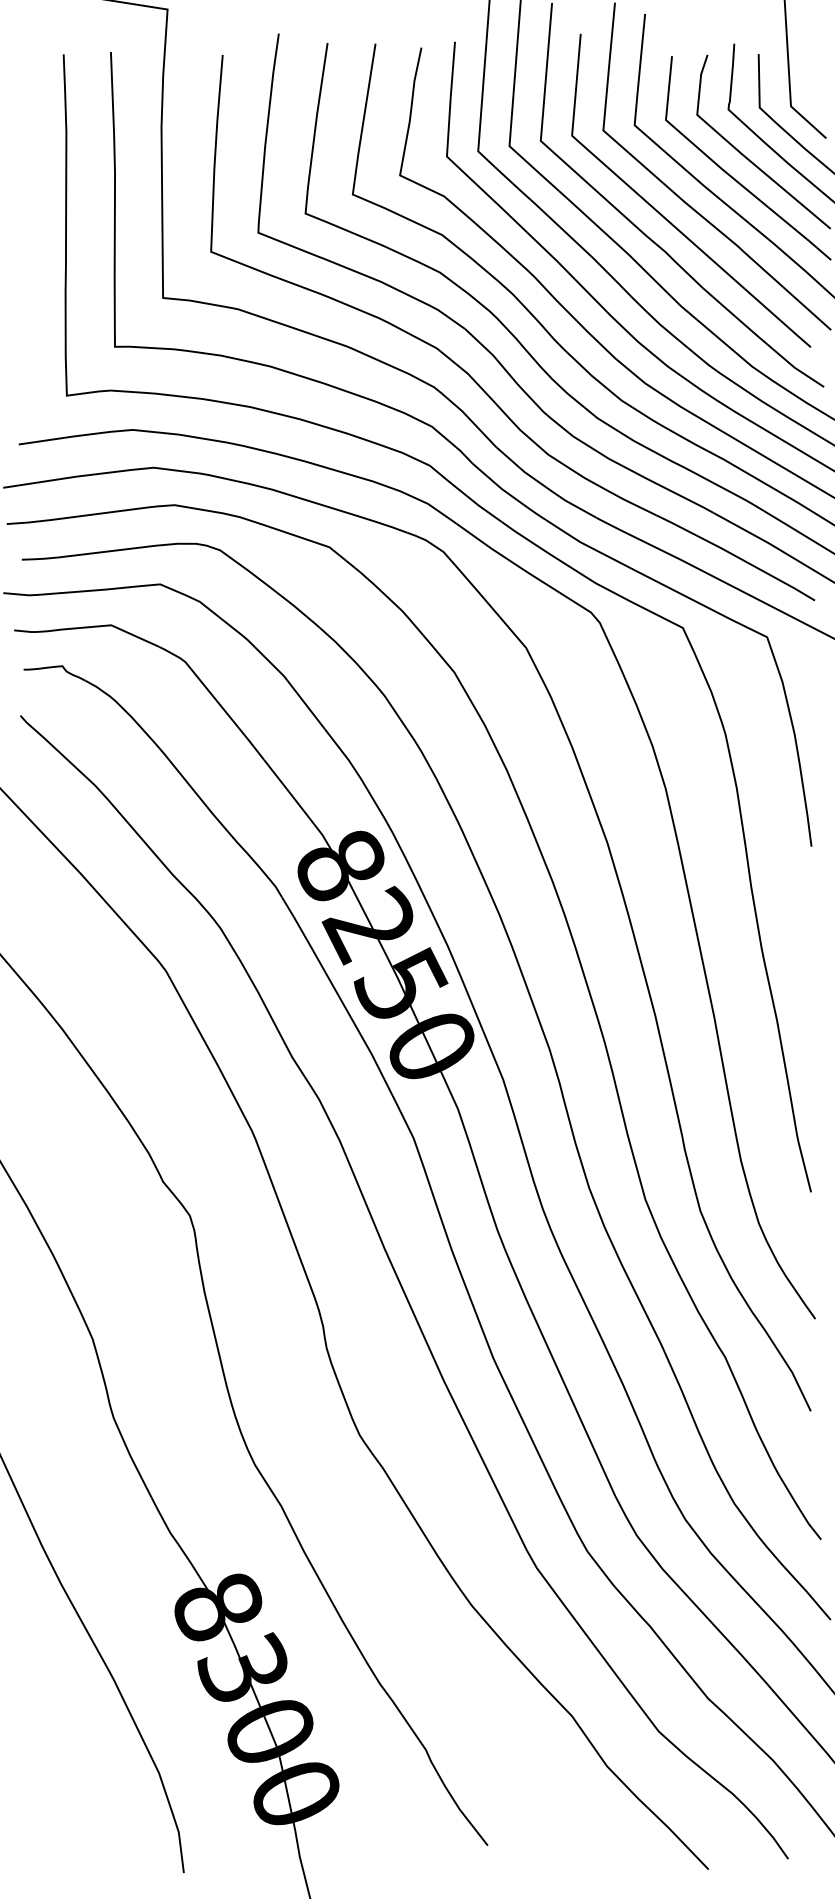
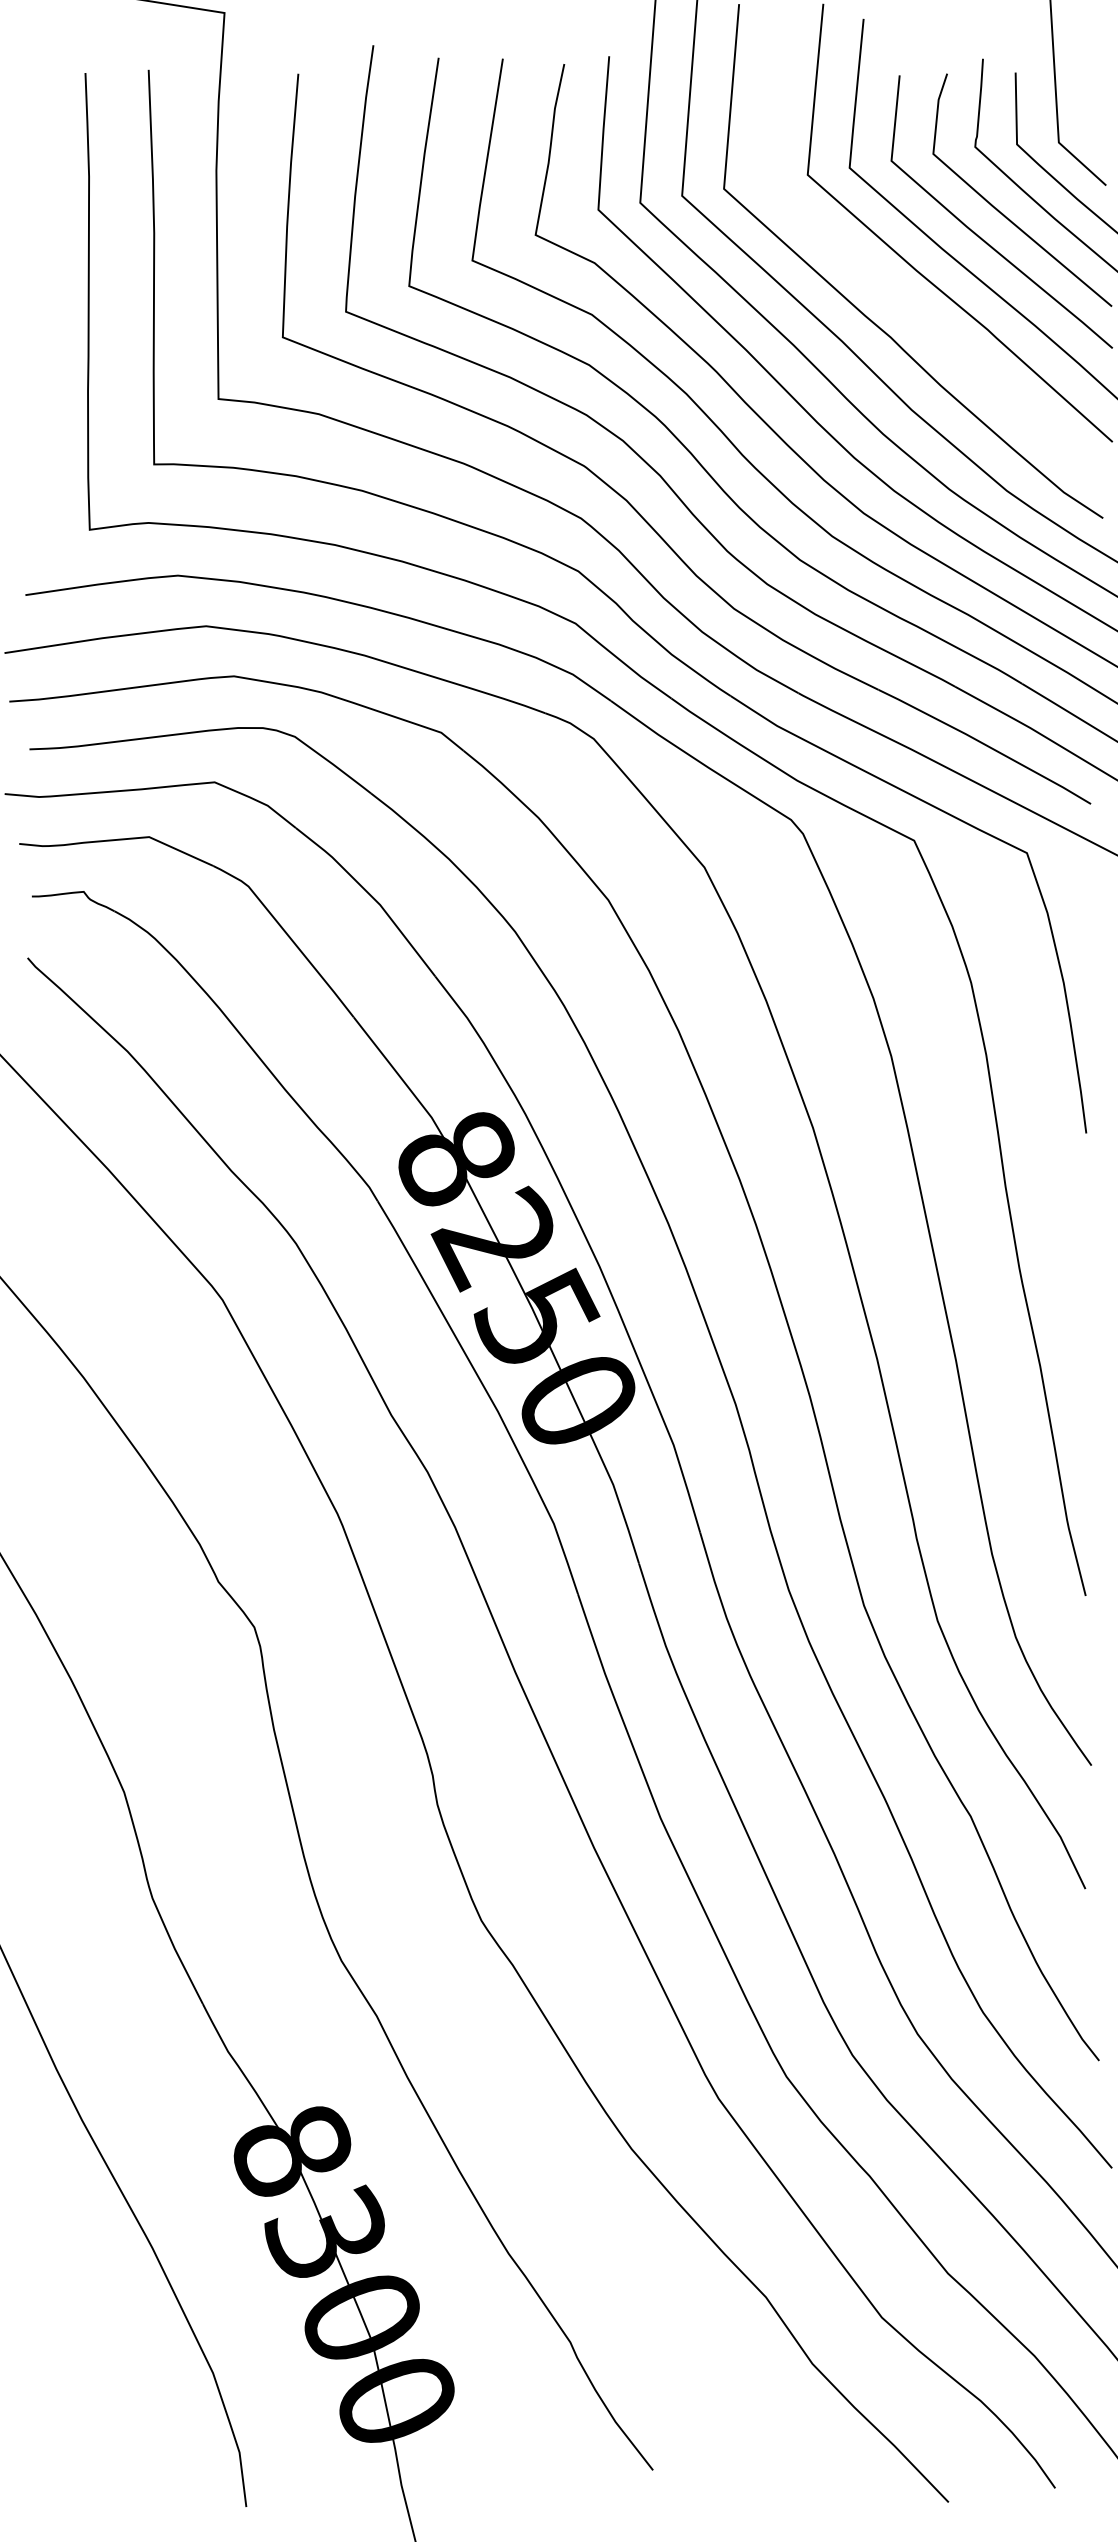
line: (666, 218) -> (892, 292), removed

